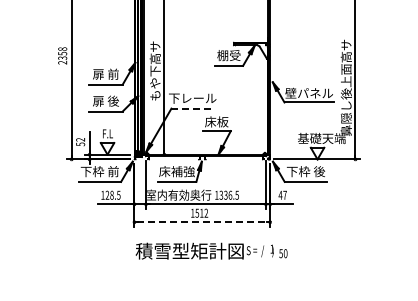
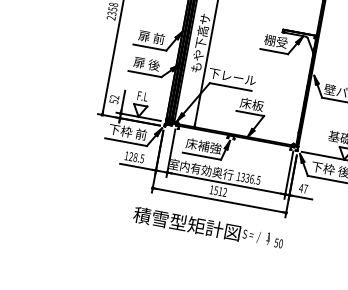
line: (193, 108) -> (231, 87), dashed -> solid
line: (202, 222) -> (219, 200), dashed -> solid
text: (211, 250) -> (208, 227), moved

